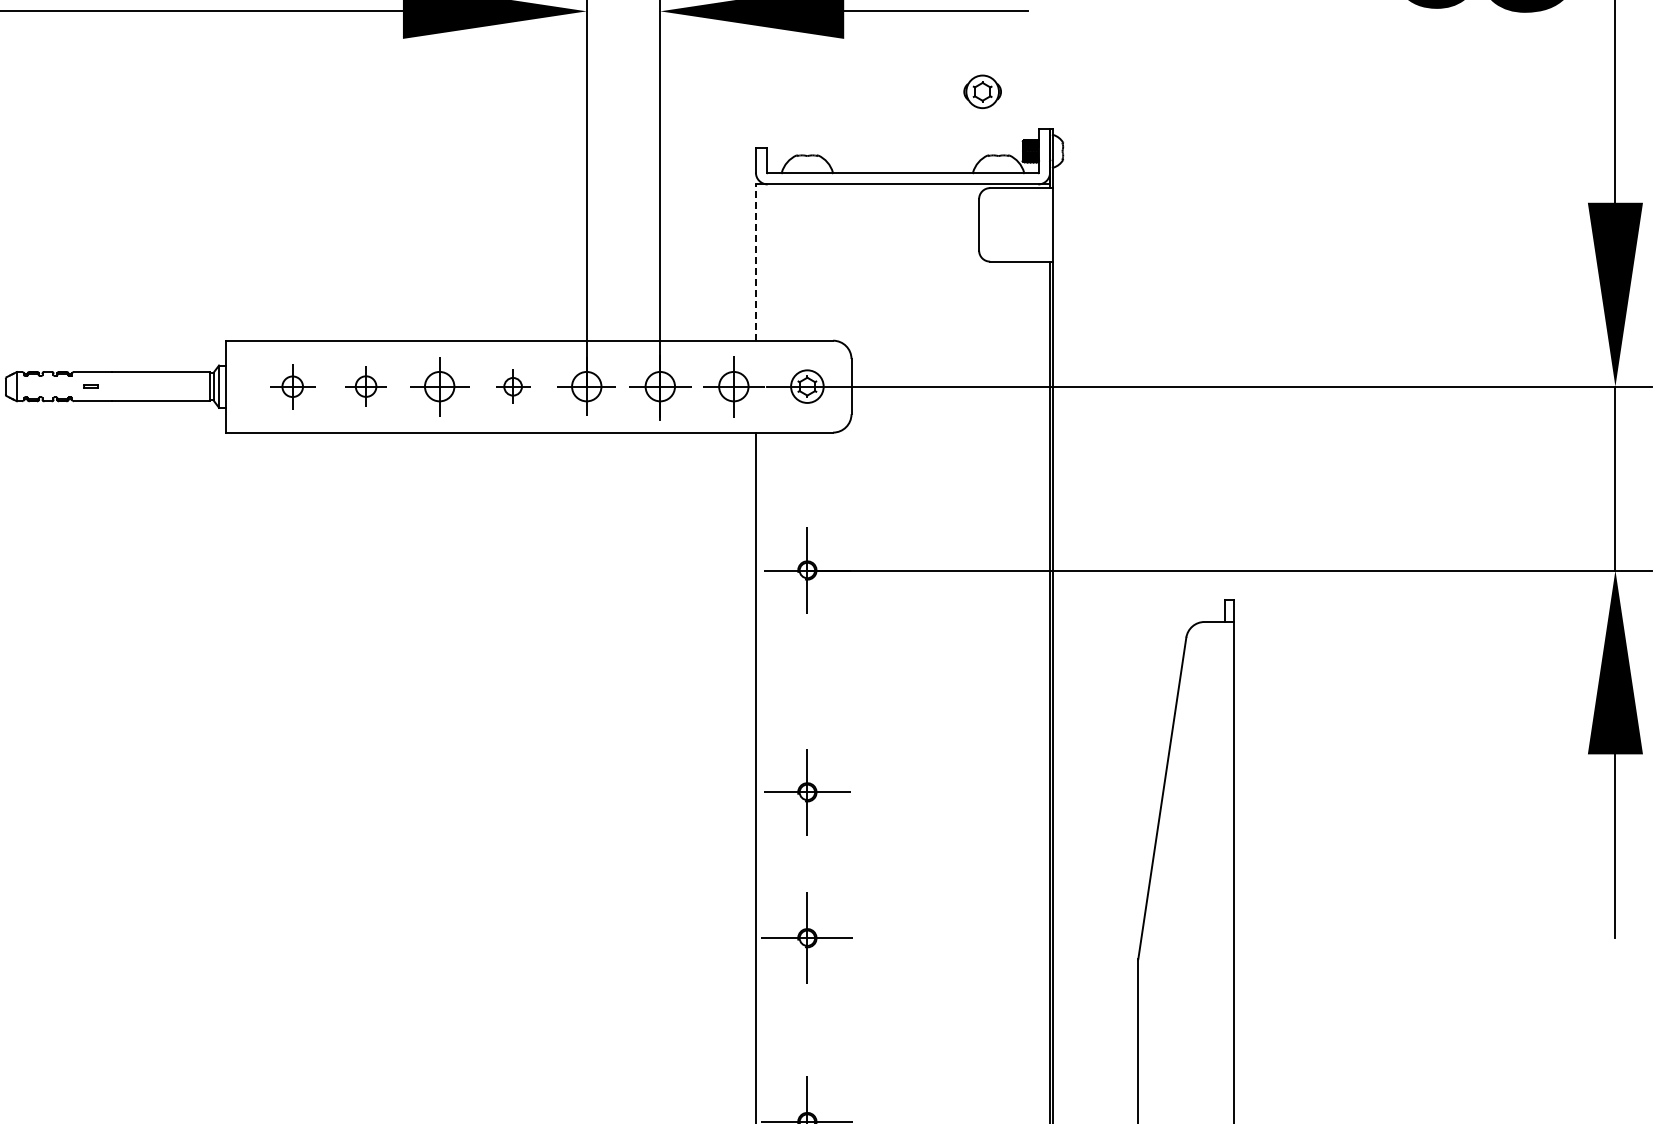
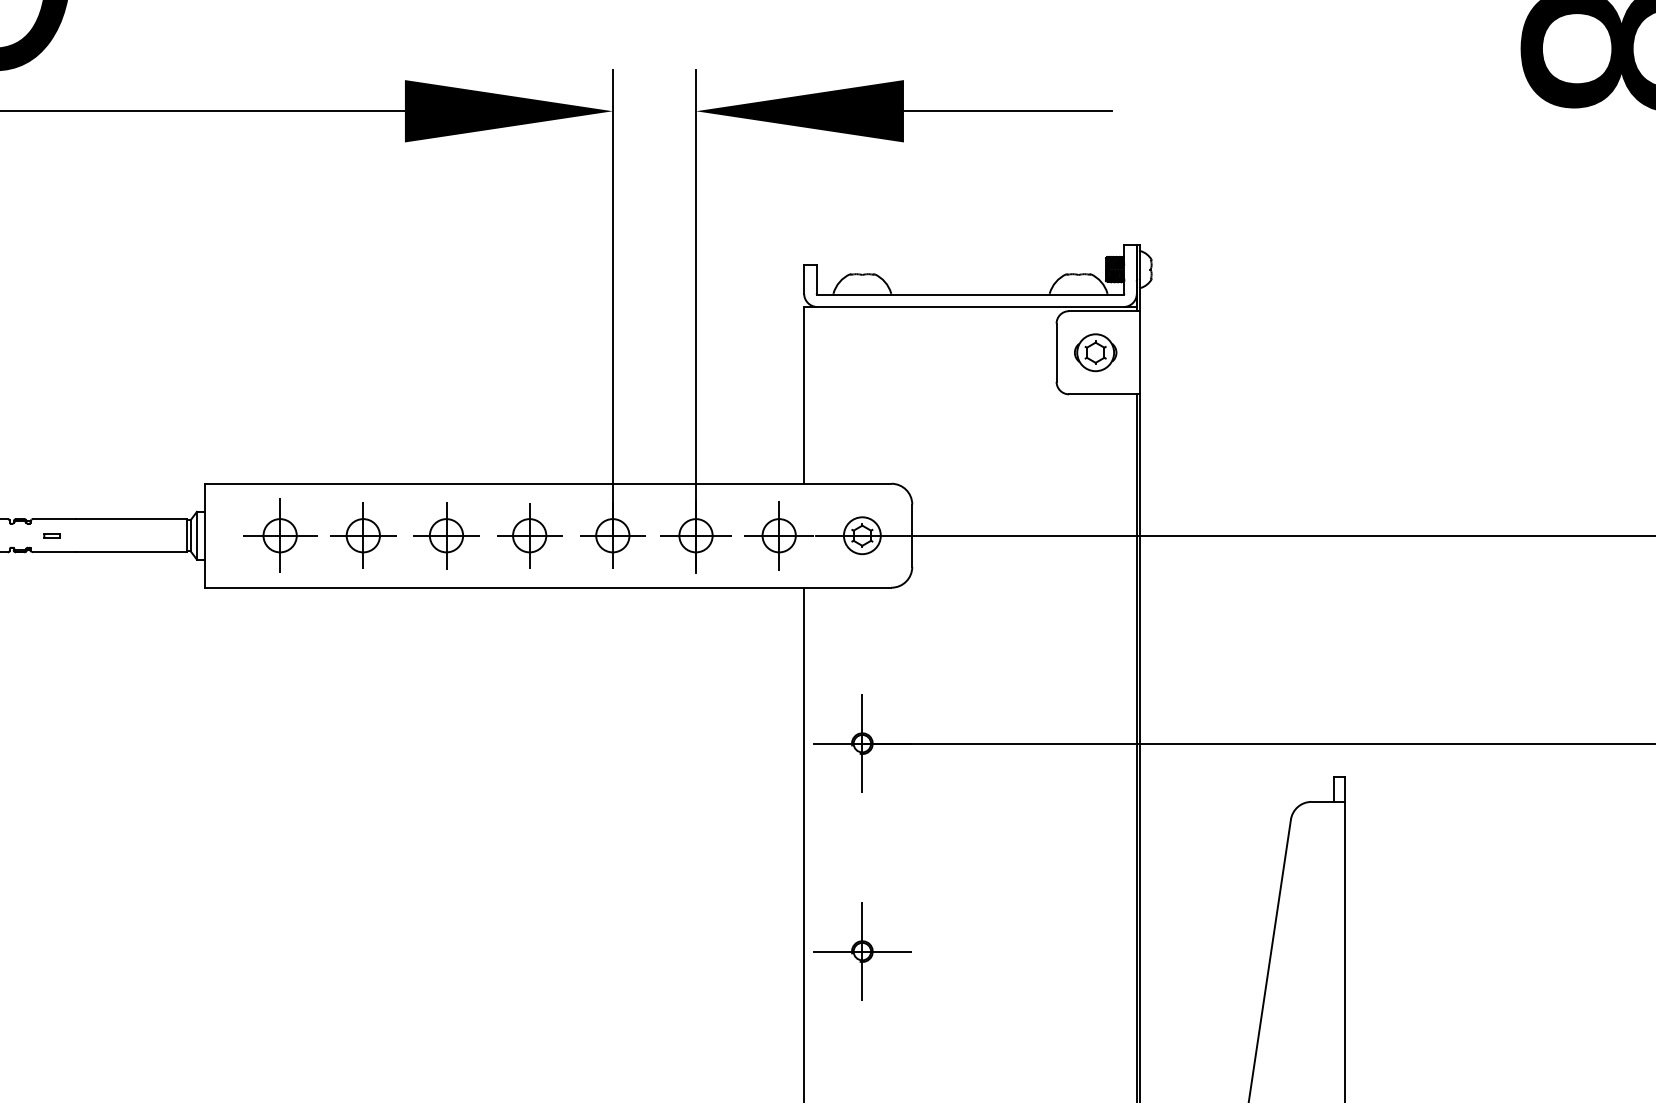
part: (982, 91) -> (1095, 352), moved
line: (755, 262) -> (803, 395), dashed -> solid
part: (292, 386) -> (280, 535), size x1.43
part: (365, 386) -> (362, 535), size x1.43
part: (512, 386) -> (528, 535), size x1.67
part: (807, 792) -> (862, 951), moved

